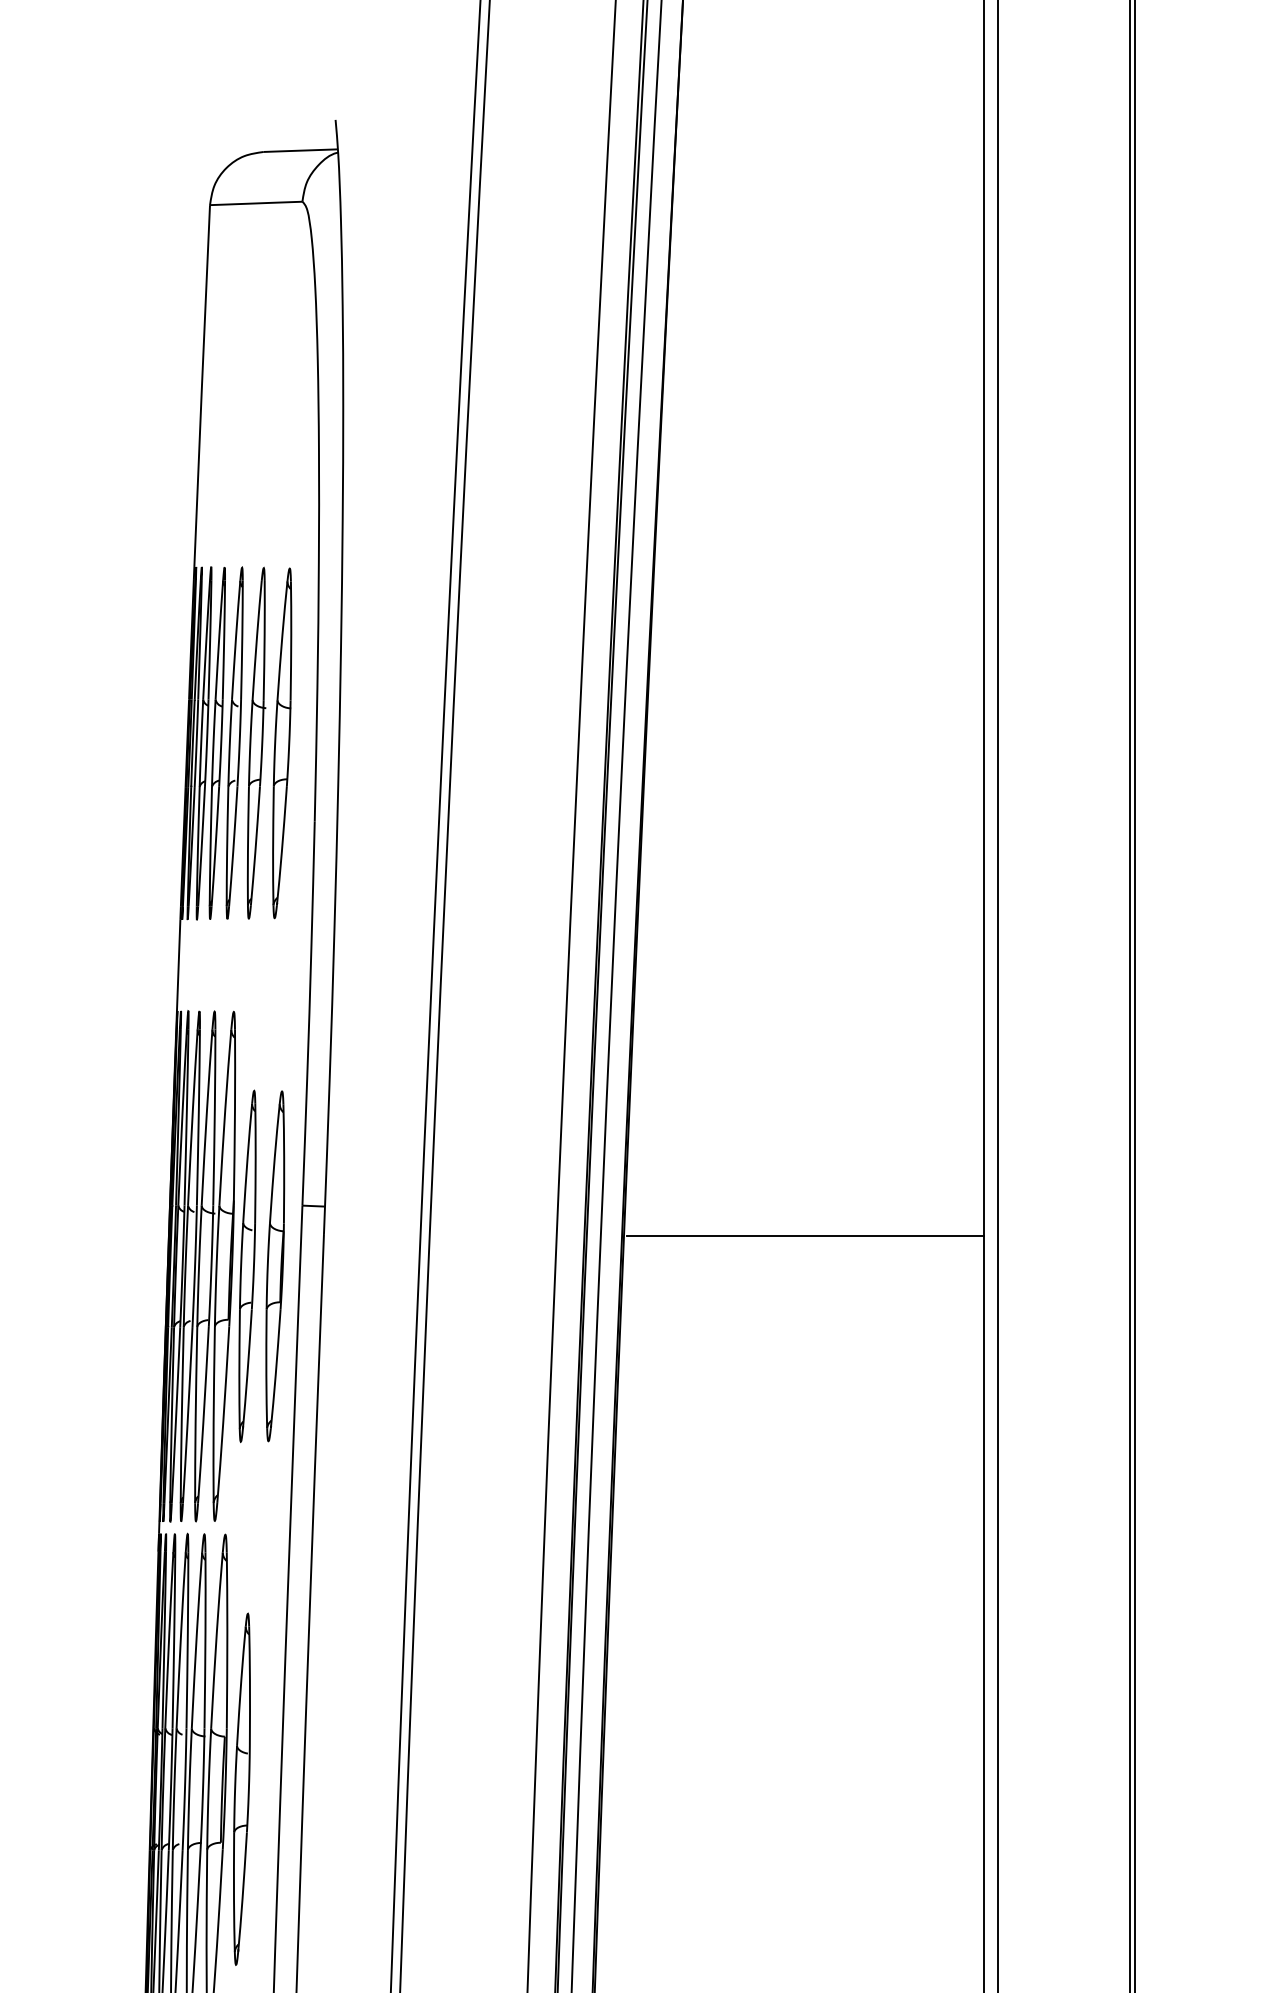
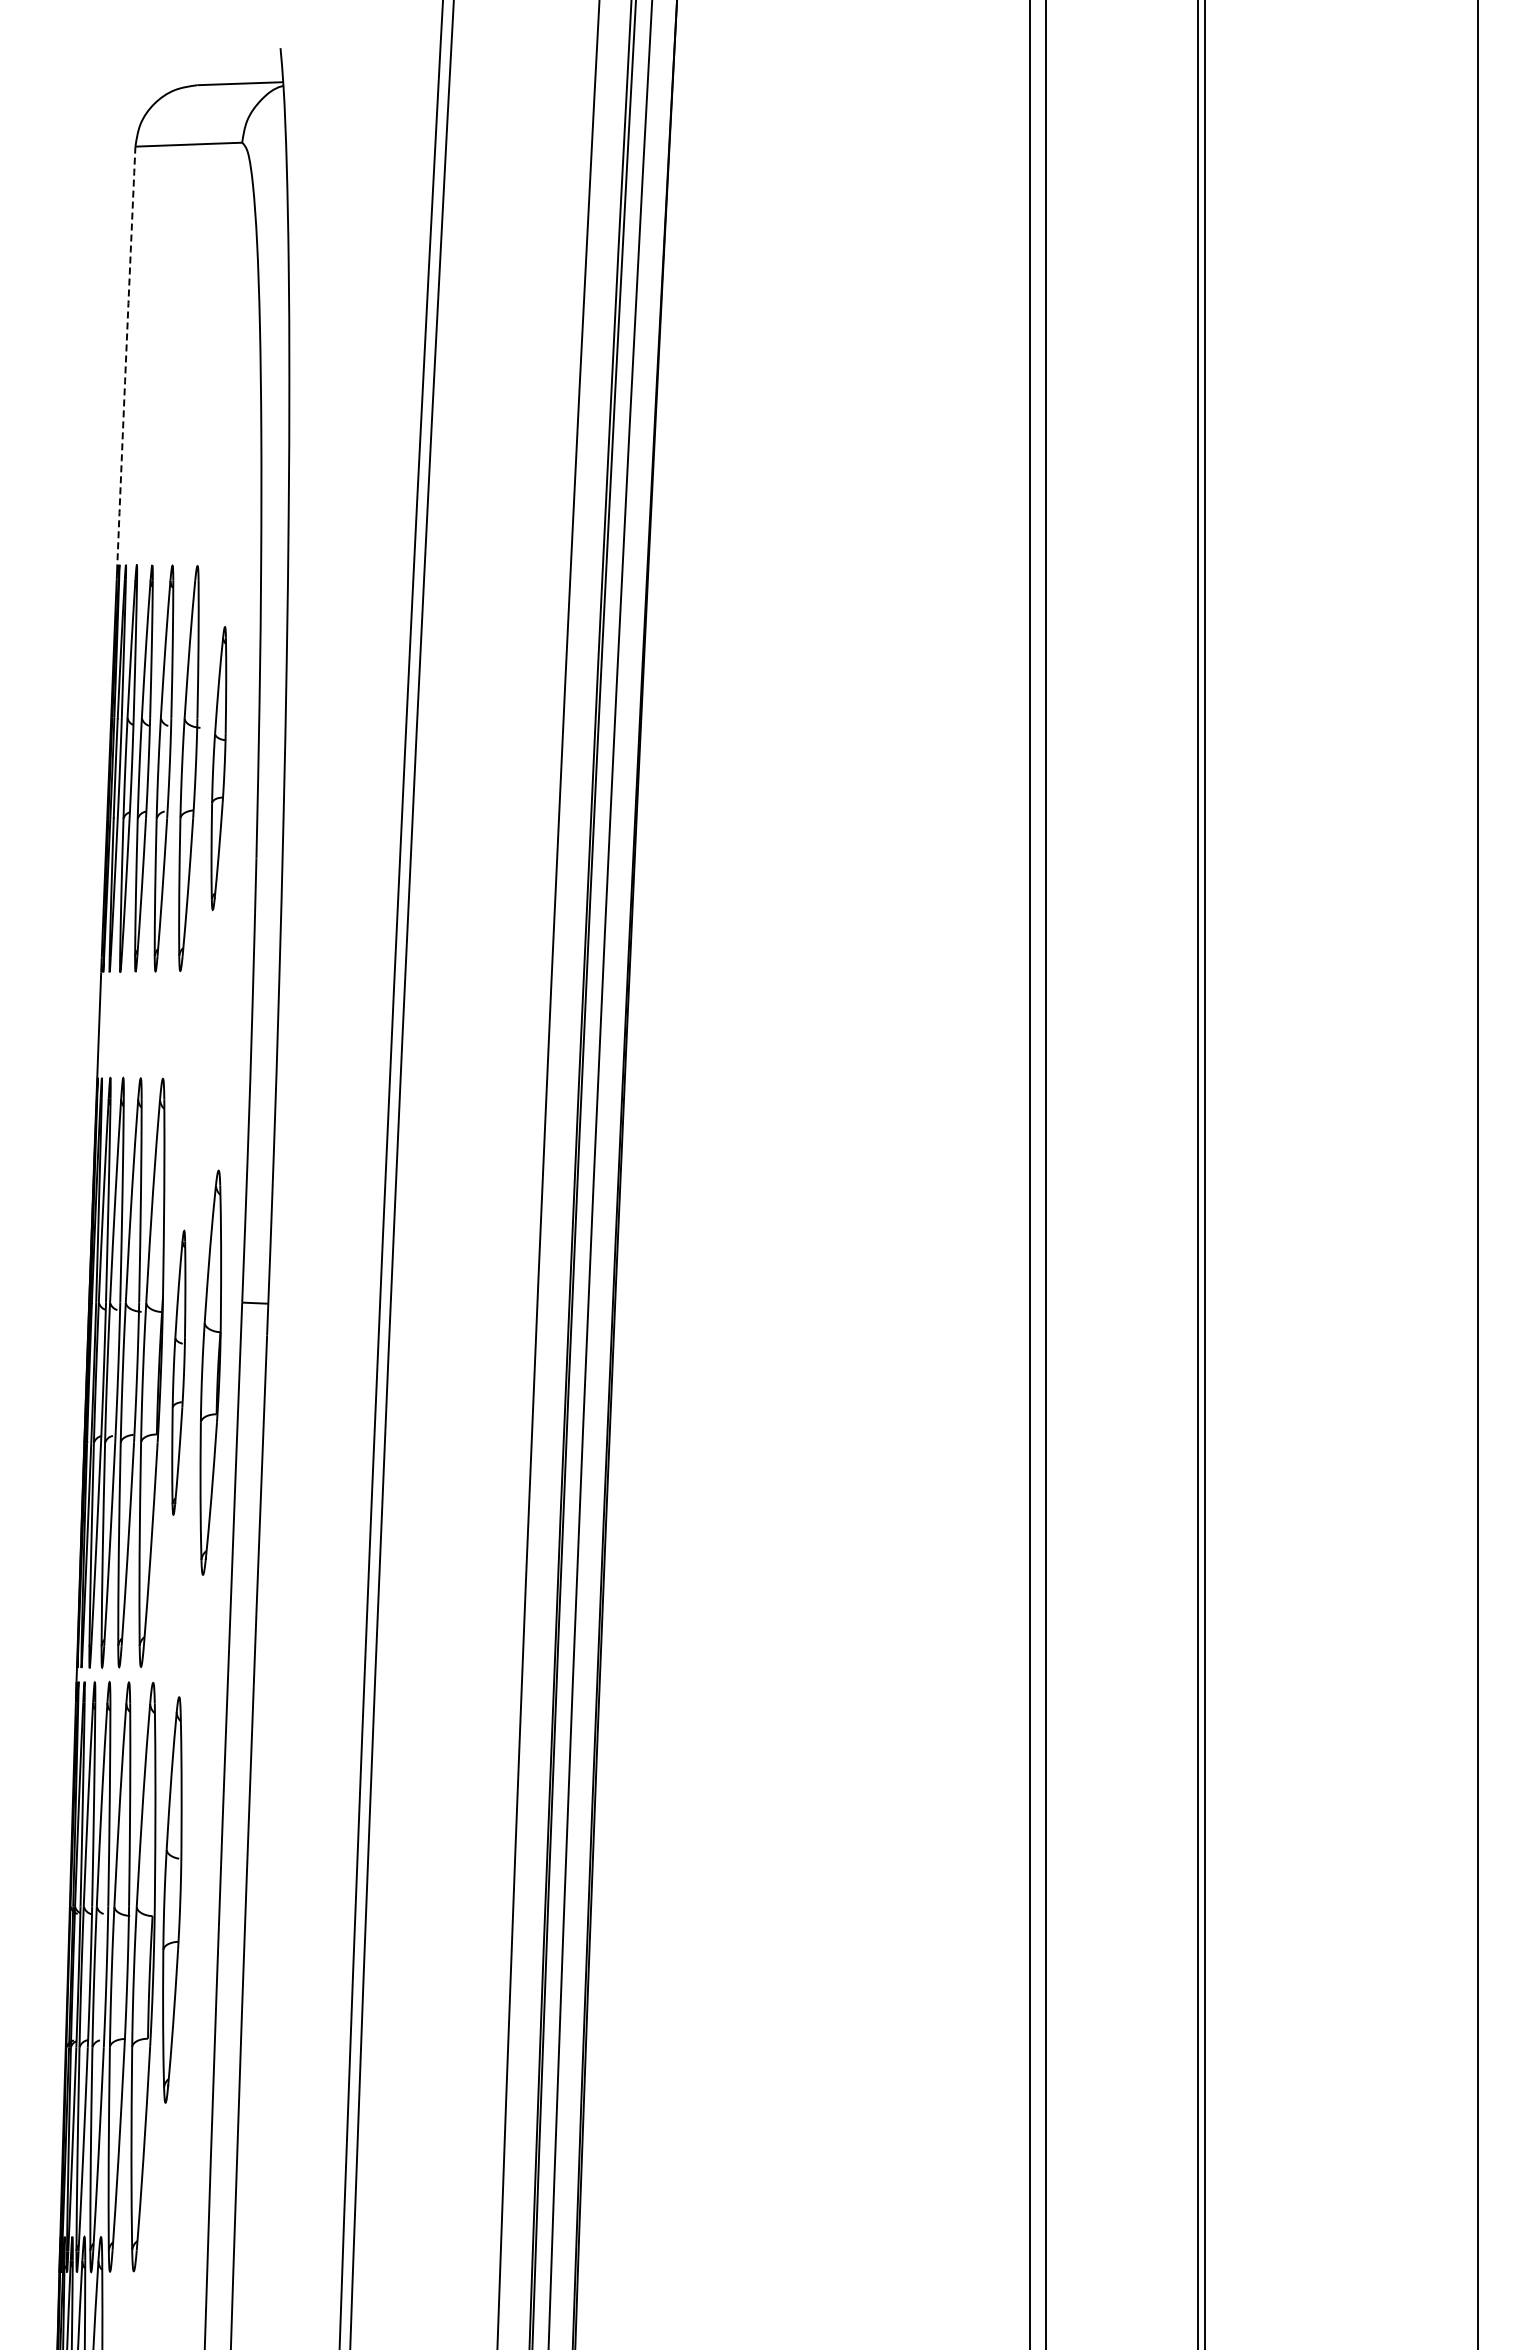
arc: (202, 385) -> (126, 355), solid -> dashed
part: (281, 743) -> (218, 768), size x0.7
line: (804, 1235) -> (822, 1337), removed
part: (247, 1266) -> (178, 1372), size x0.7
part: (242, 1788) -> (172, 1899), moved

